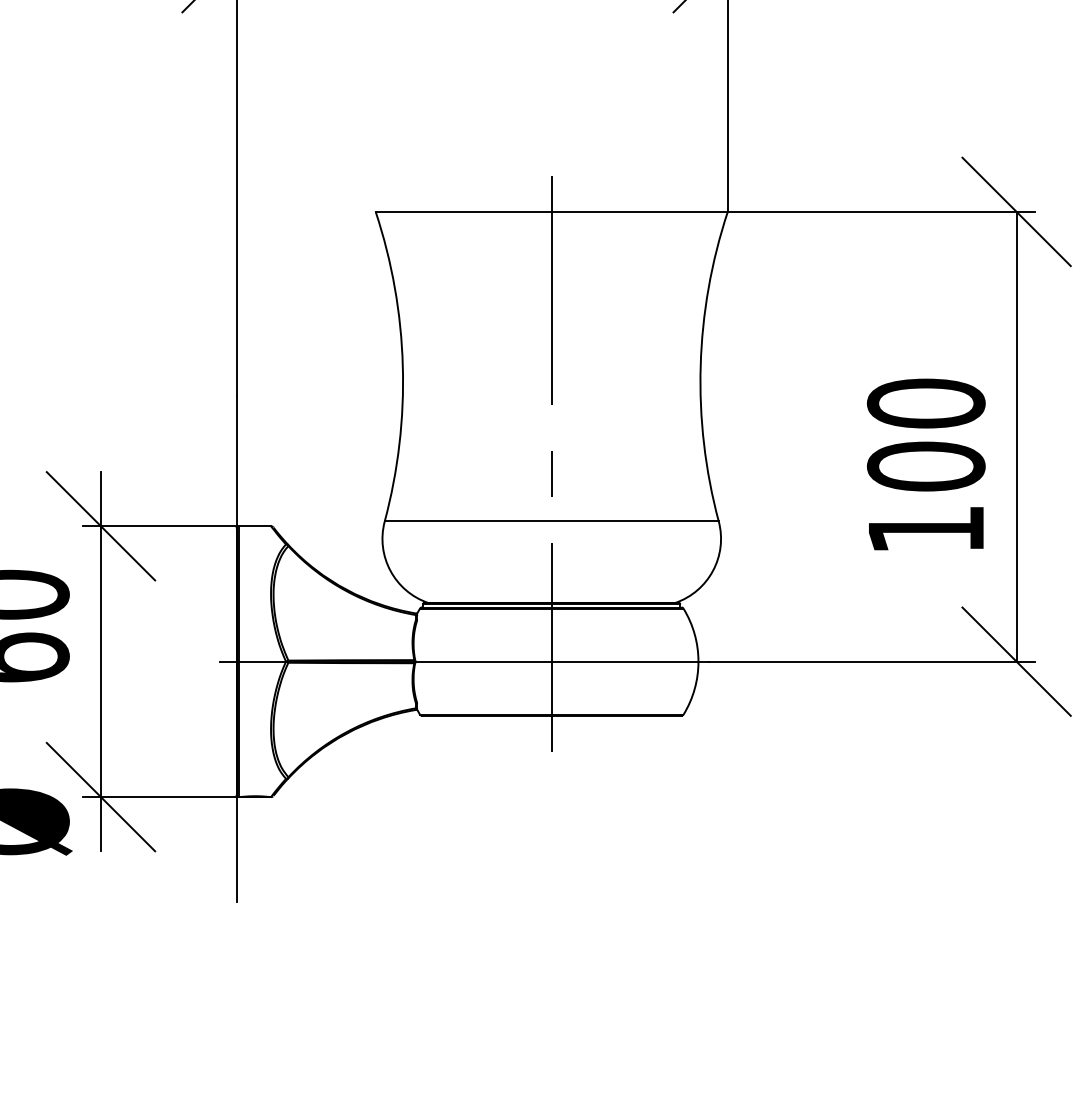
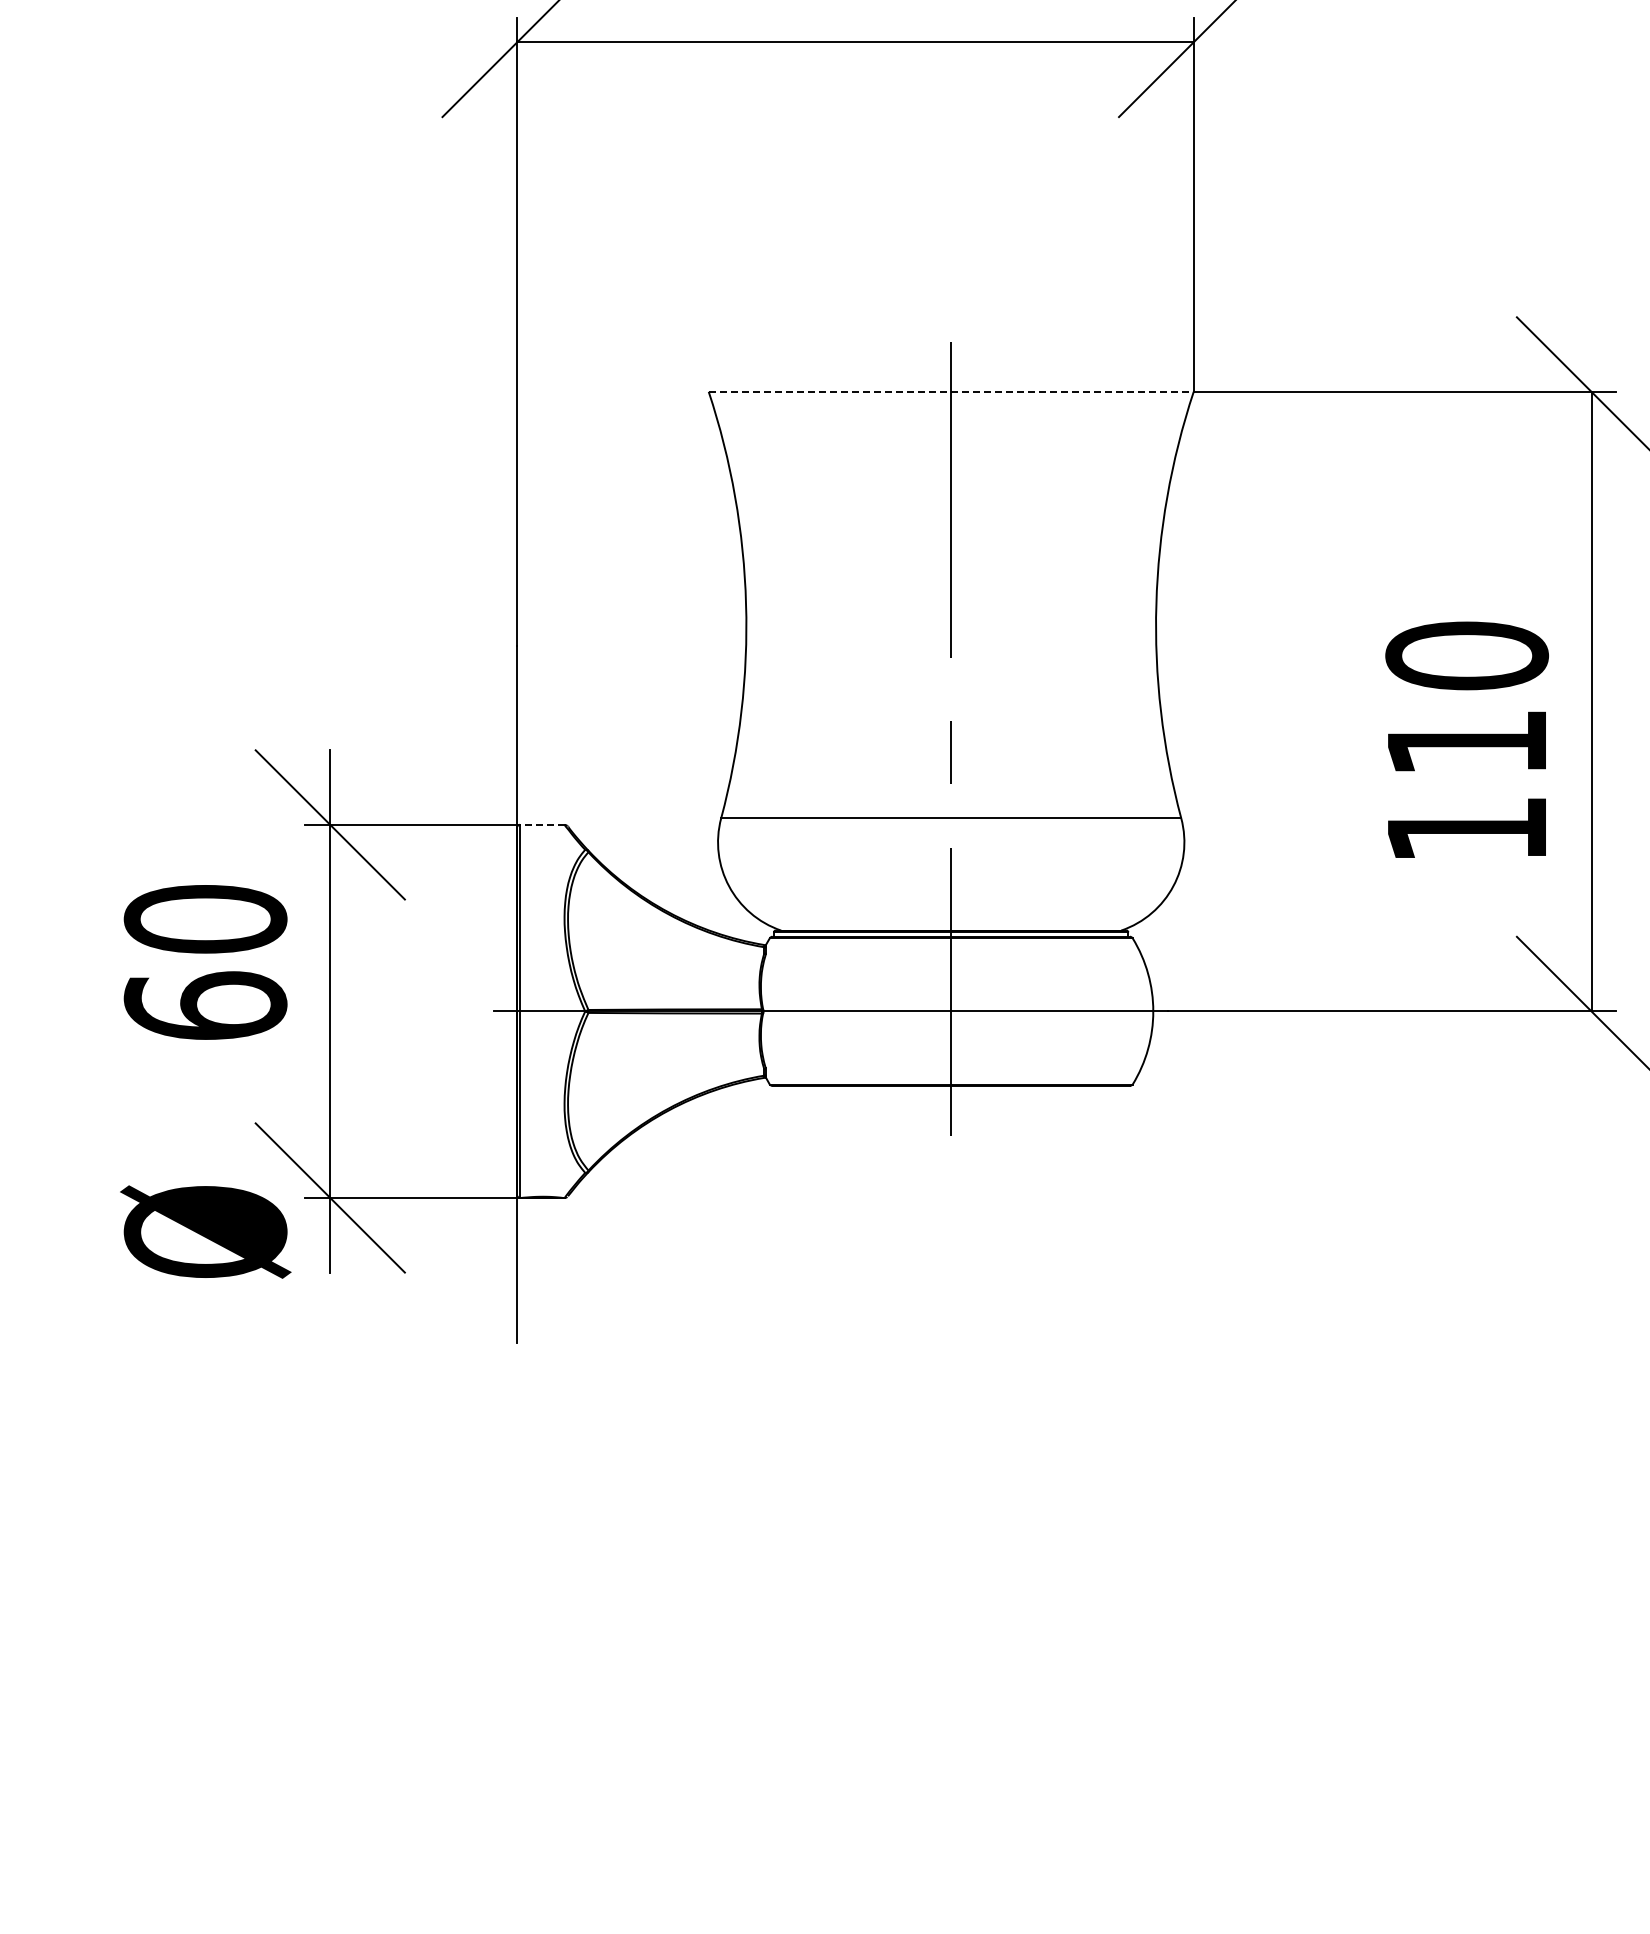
line: (551, 211) -> (951, 391), solid -> dashed
text: (926, 466) -> (1467, 742), 100 -> 110
line: (254, 525) -> (541, 824), solid -> dashed

